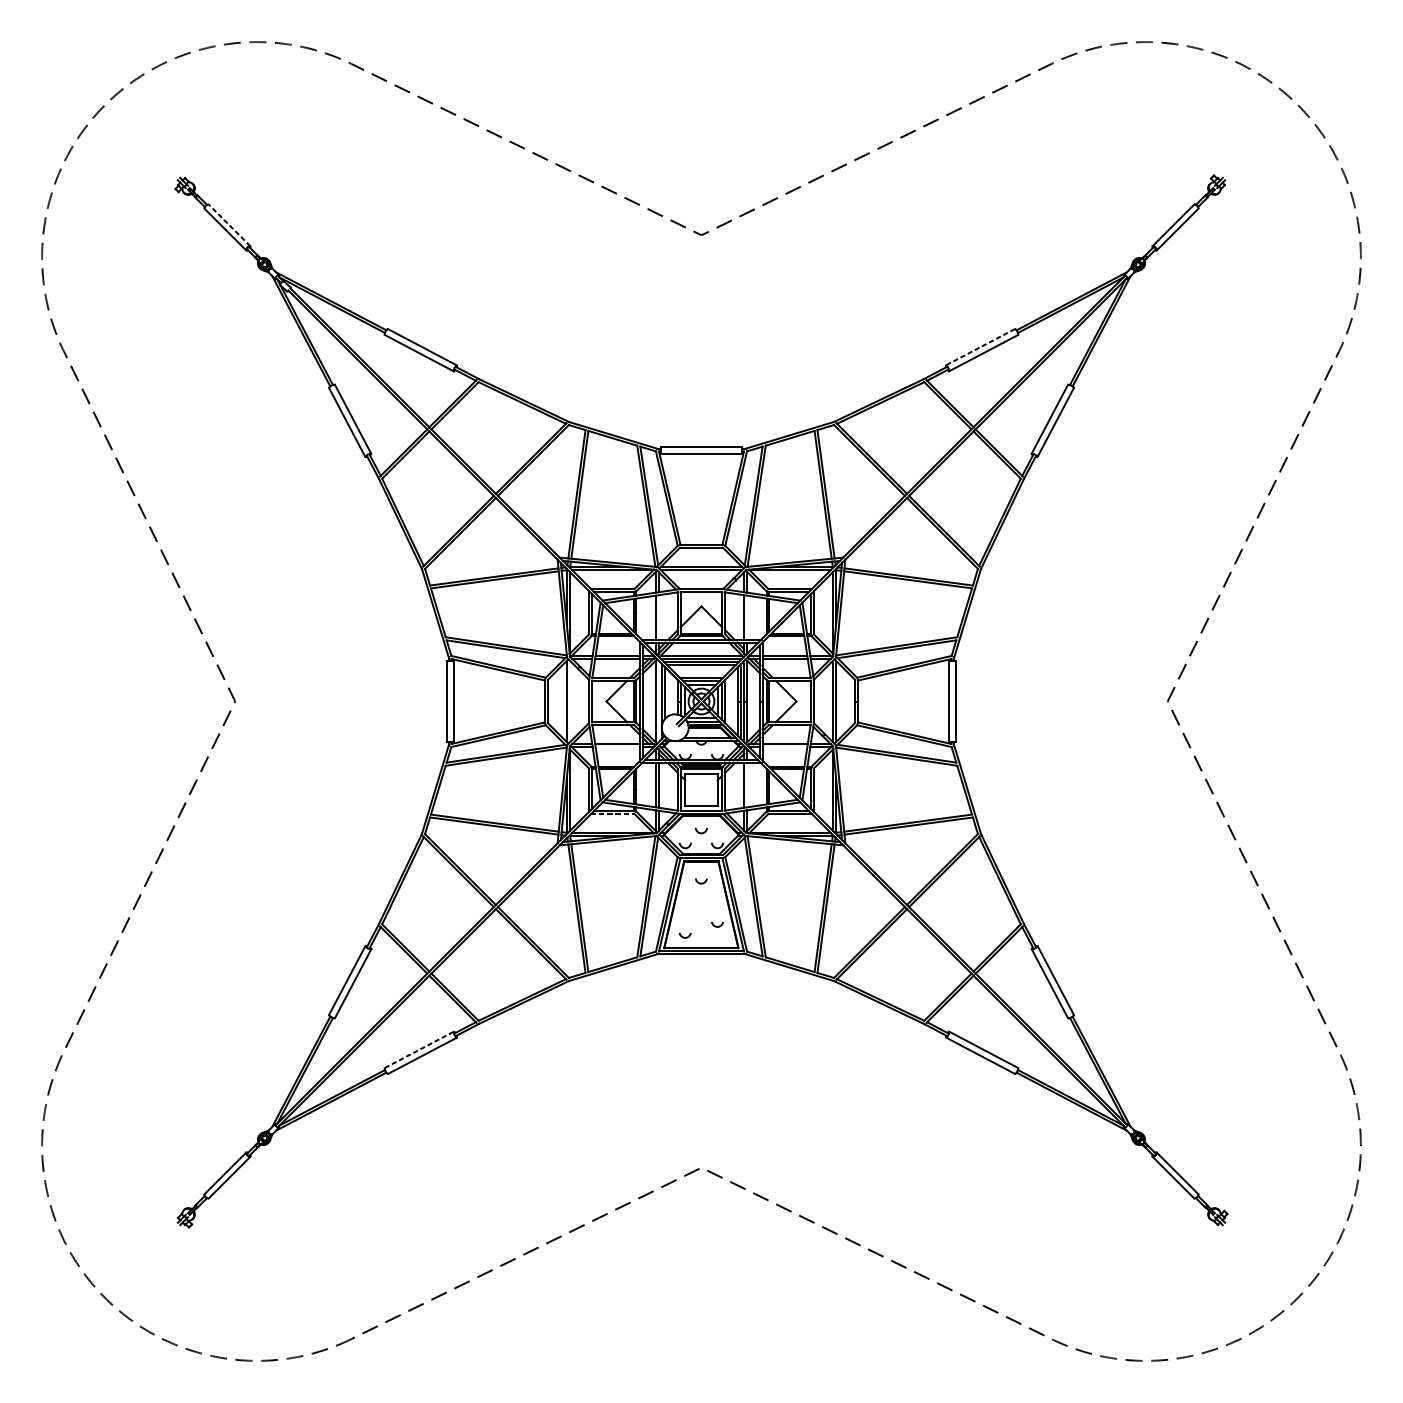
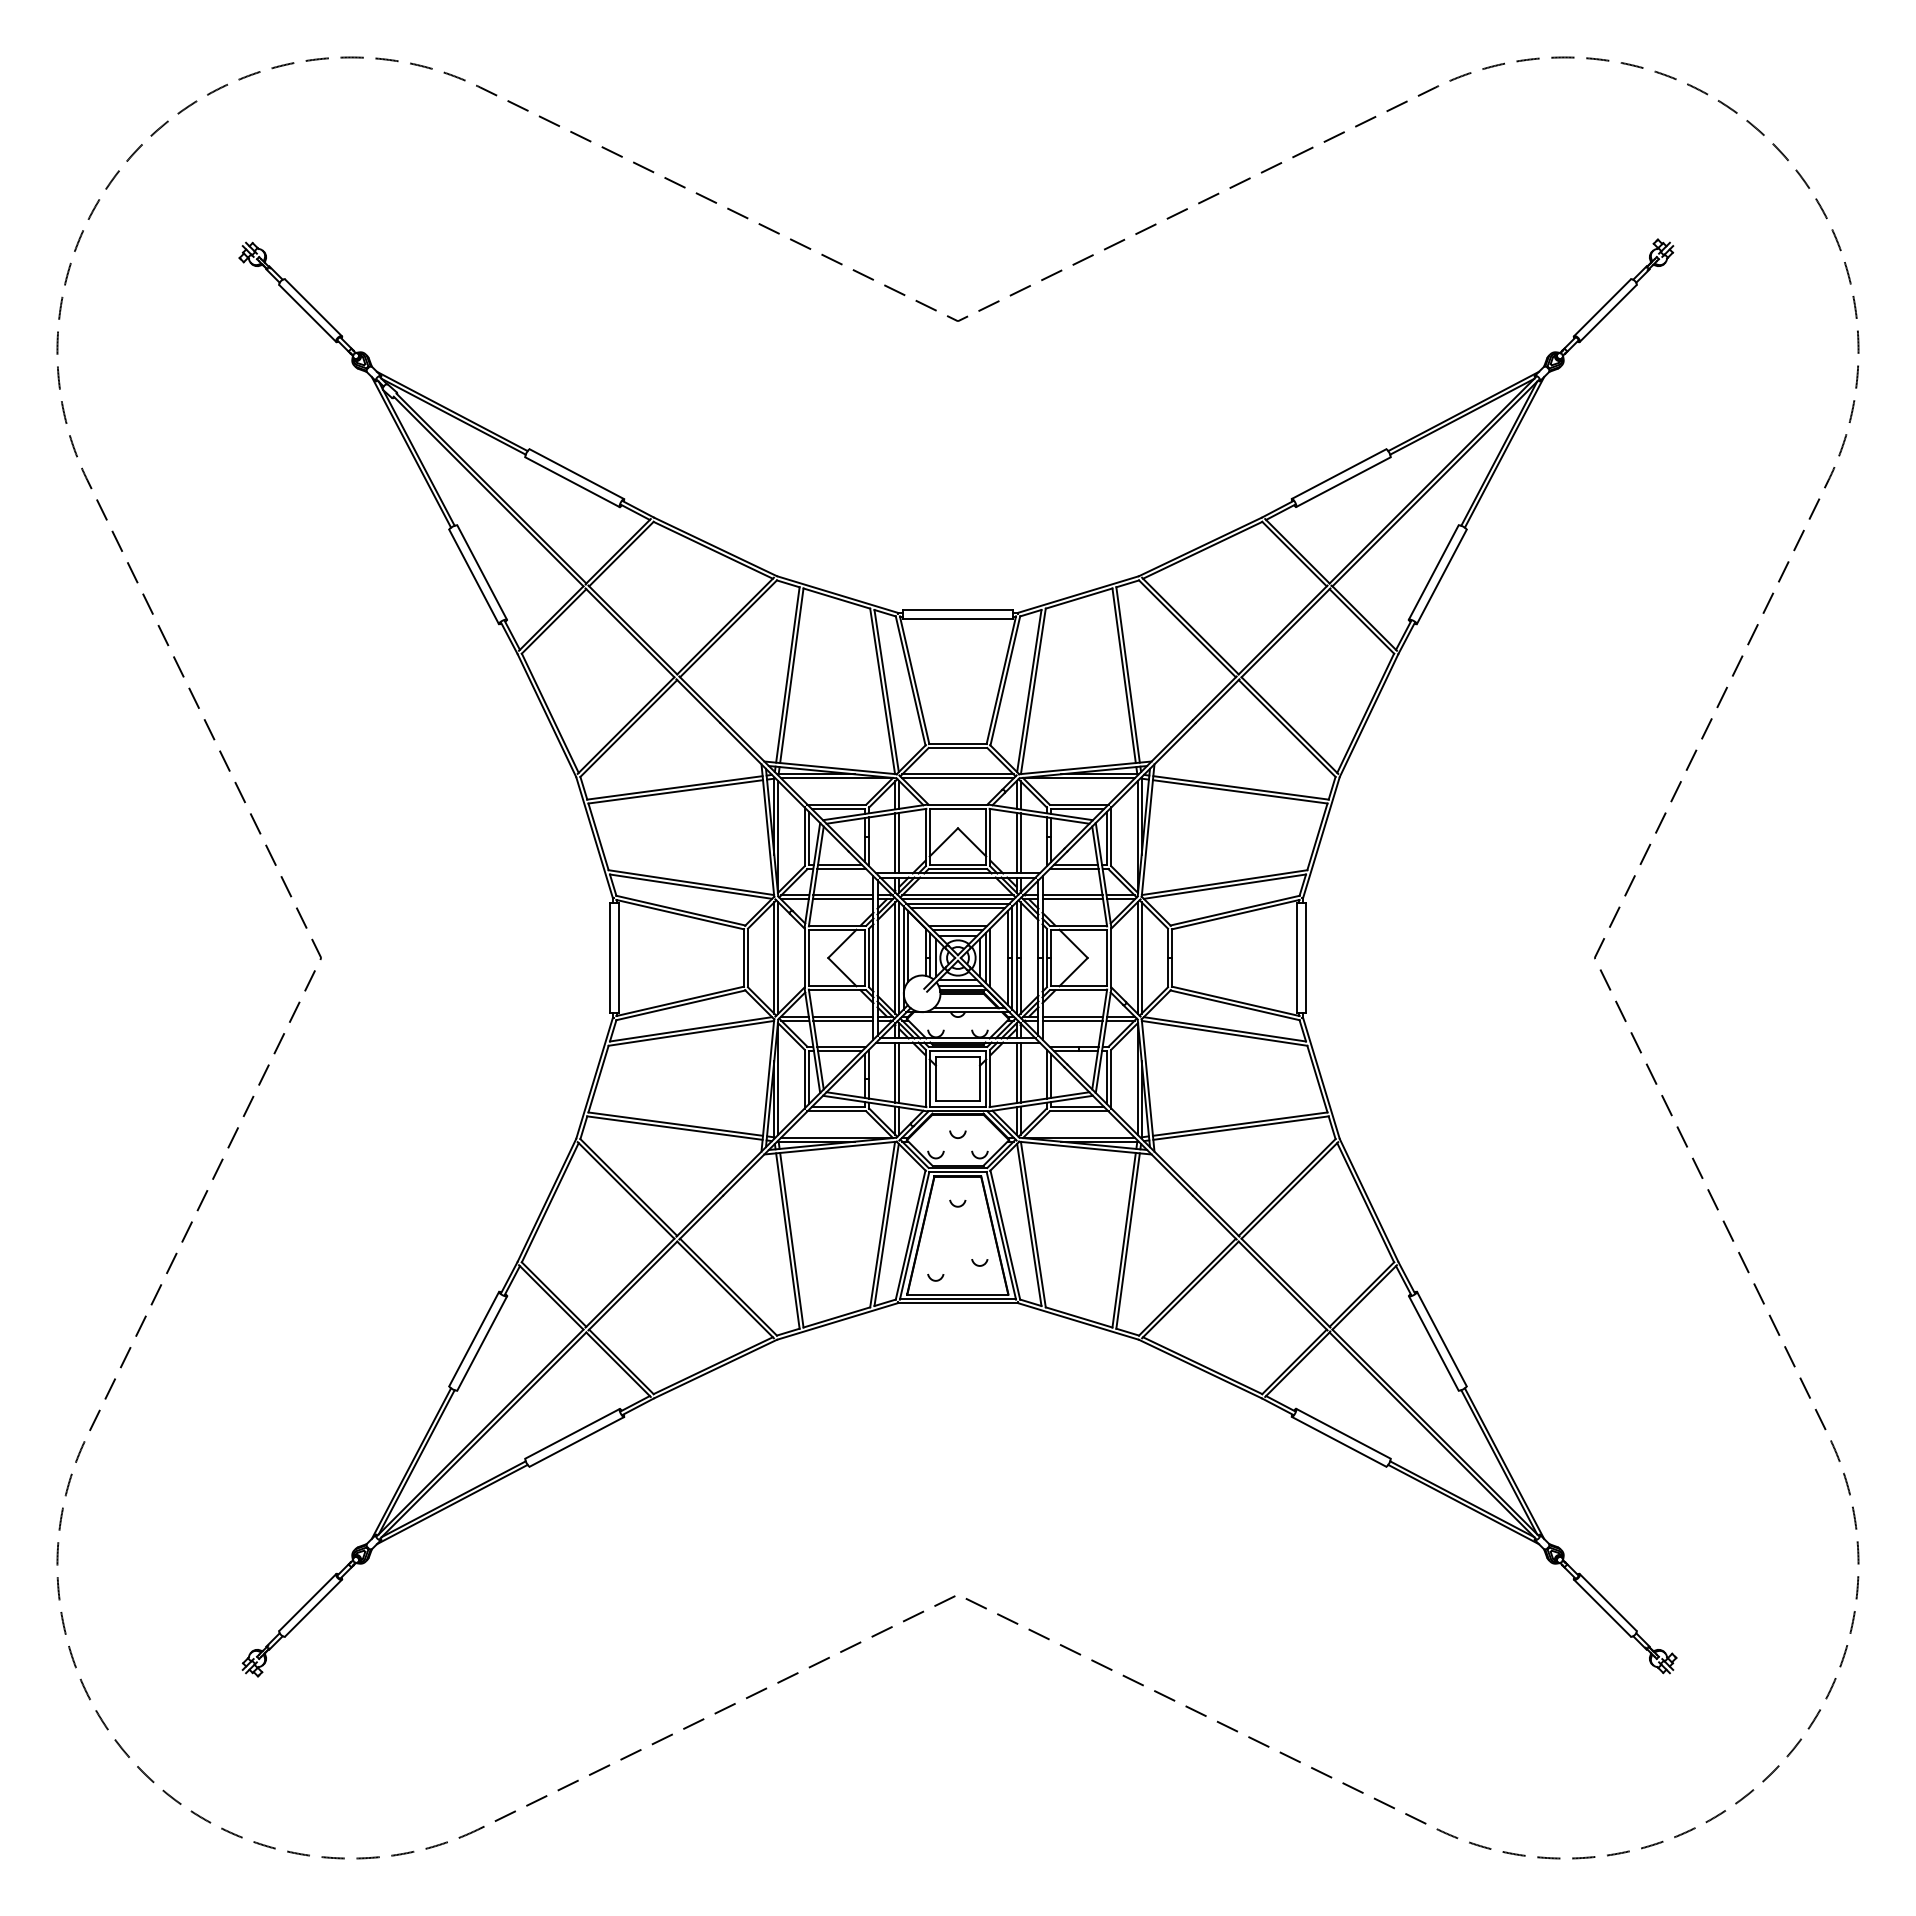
line: (229, 225) -> (313, 307), dashed -> solid
line: (980, 347) -> (1338, 474), dashed -> solid
line: (658, 616) -> (899, 842), added
line: (747, 617) -> (1020, 843), added
line: (570, 701) -> (778, 957), added
line: (658, 701) -> (899, 957), added
line: (617, 747) -> (843, 1020), added
line: (785, 747) -> (1072, 1020), added
line: (747, 785) -> (1020, 1072), added
line: (613, 813) -> (837, 1111), dashed -> solid
line: (419, 1049) -> (573, 1433), dashed -> solid

